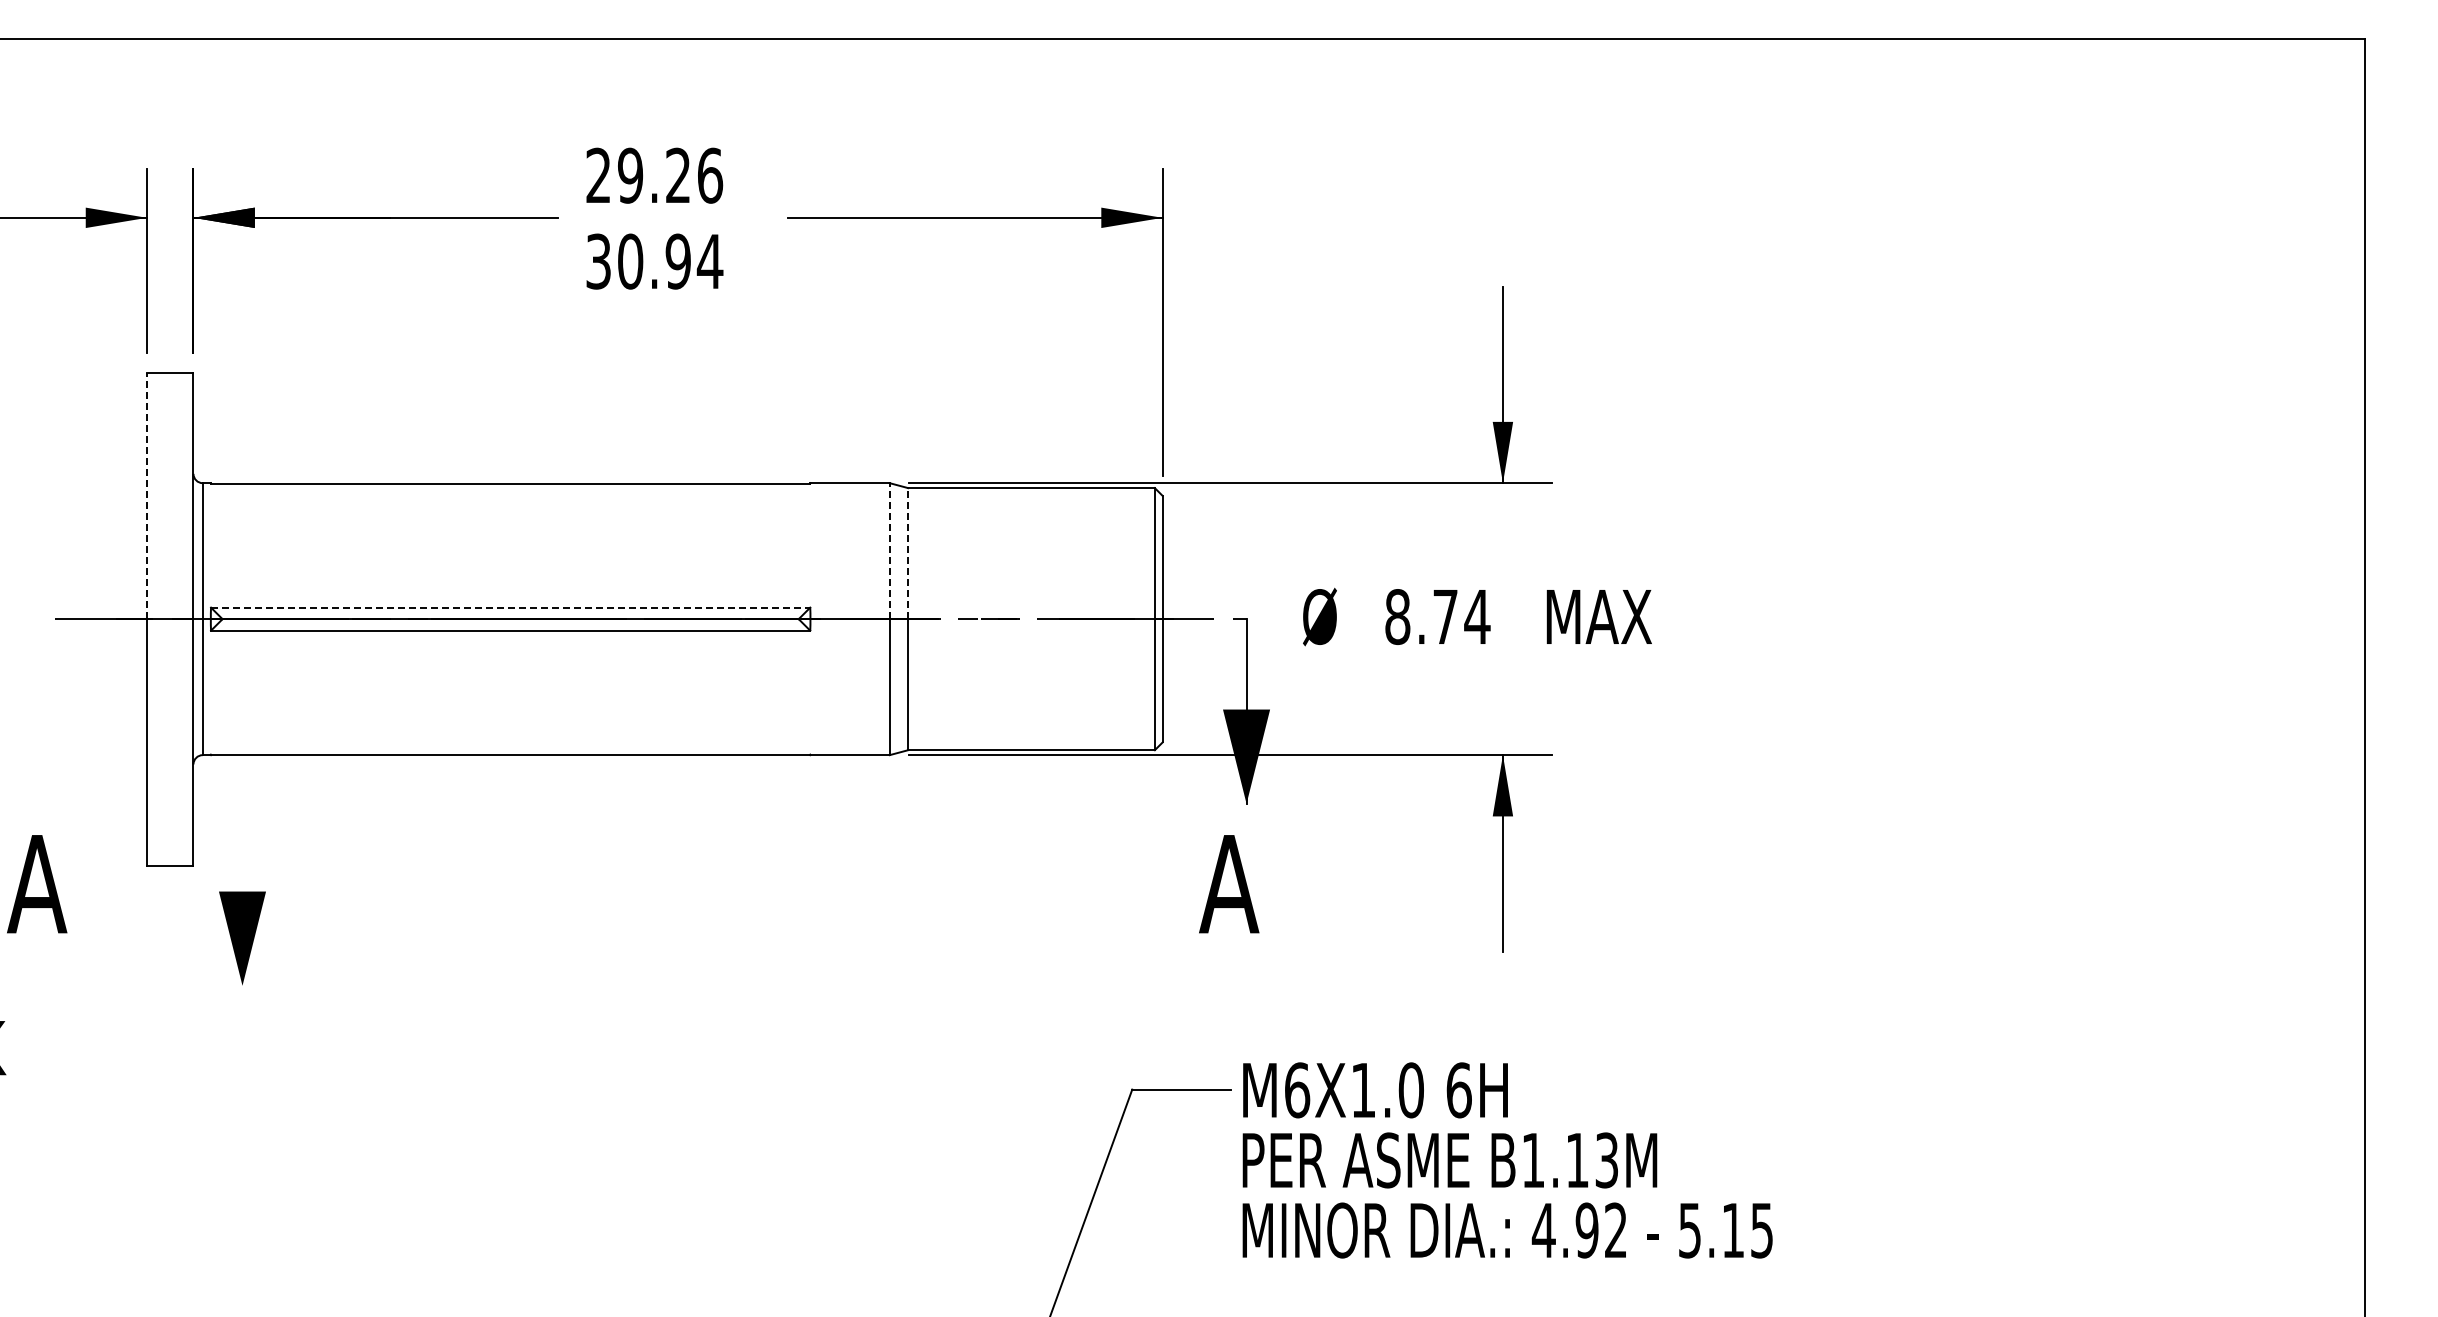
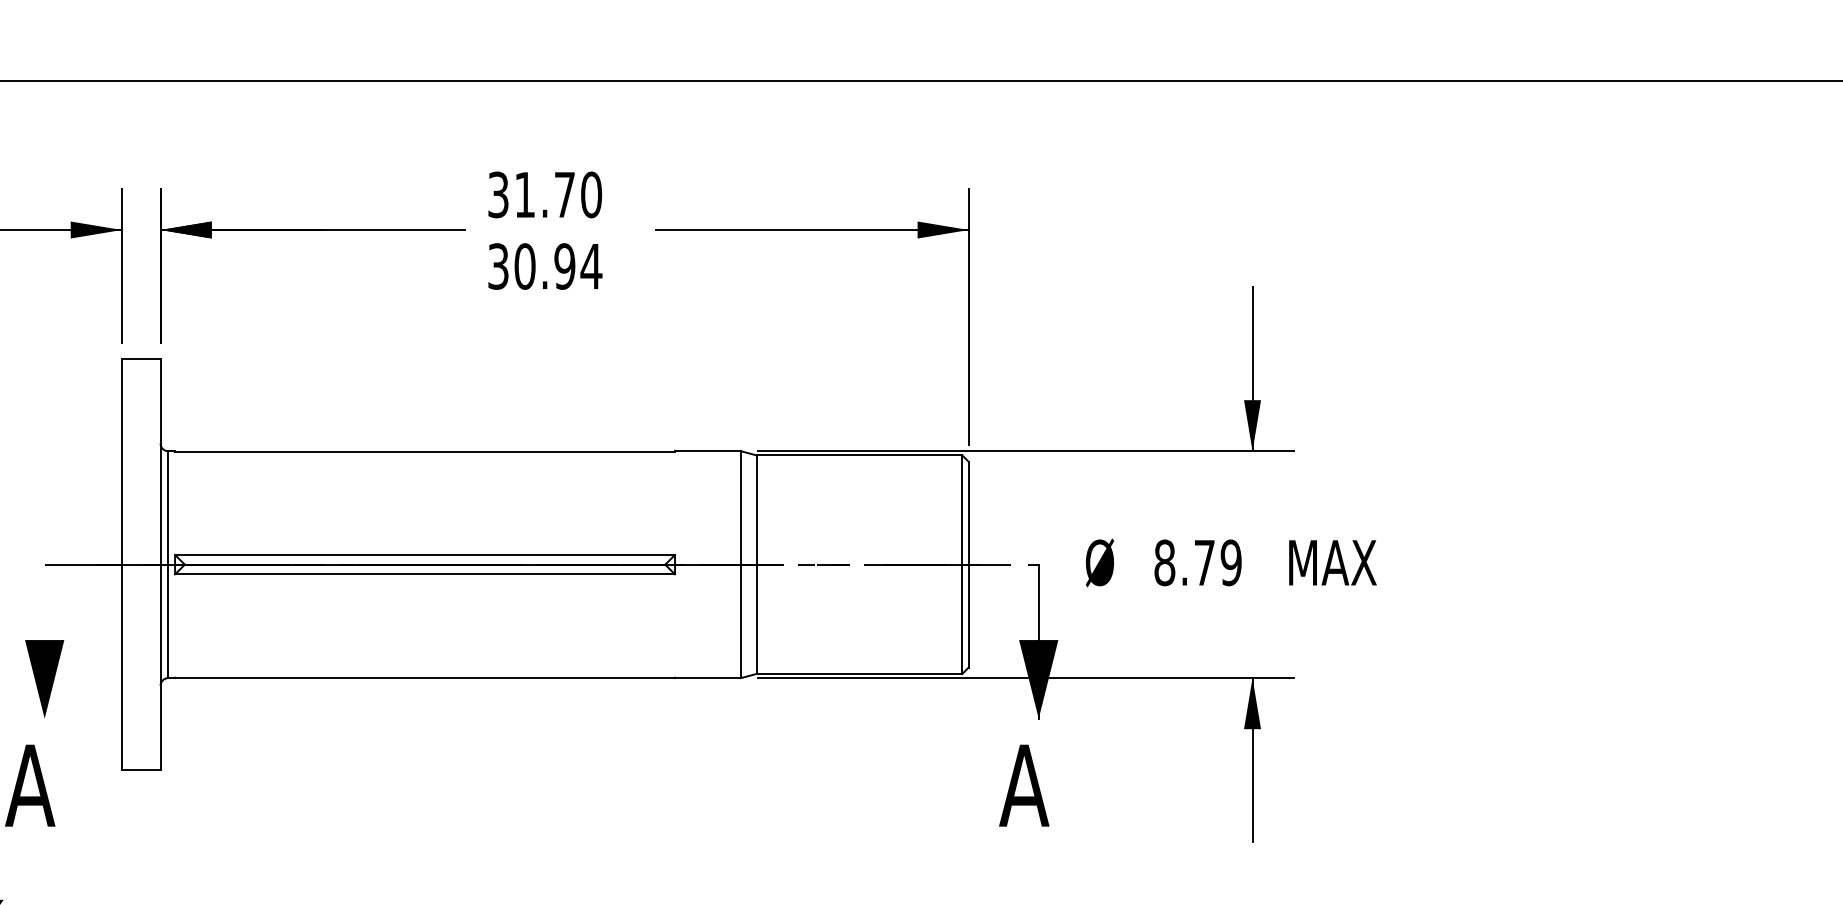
text: (654, 175) -> (545, 194), 29.26 -> 31.70
line: (147, 495) -> (122, 461), dashed -> solid
line: (889, 551) -> (740, 508), dashed -> solid
line: (908, 553) -> (756, 509), dashed -> solid
line: (510, 607) -> (424, 554), dashed -> solid
text: (1477, 616) -> (1231, 562), 8.74 -> 8.79
part: (242, 938) -> (44, 679), moved

